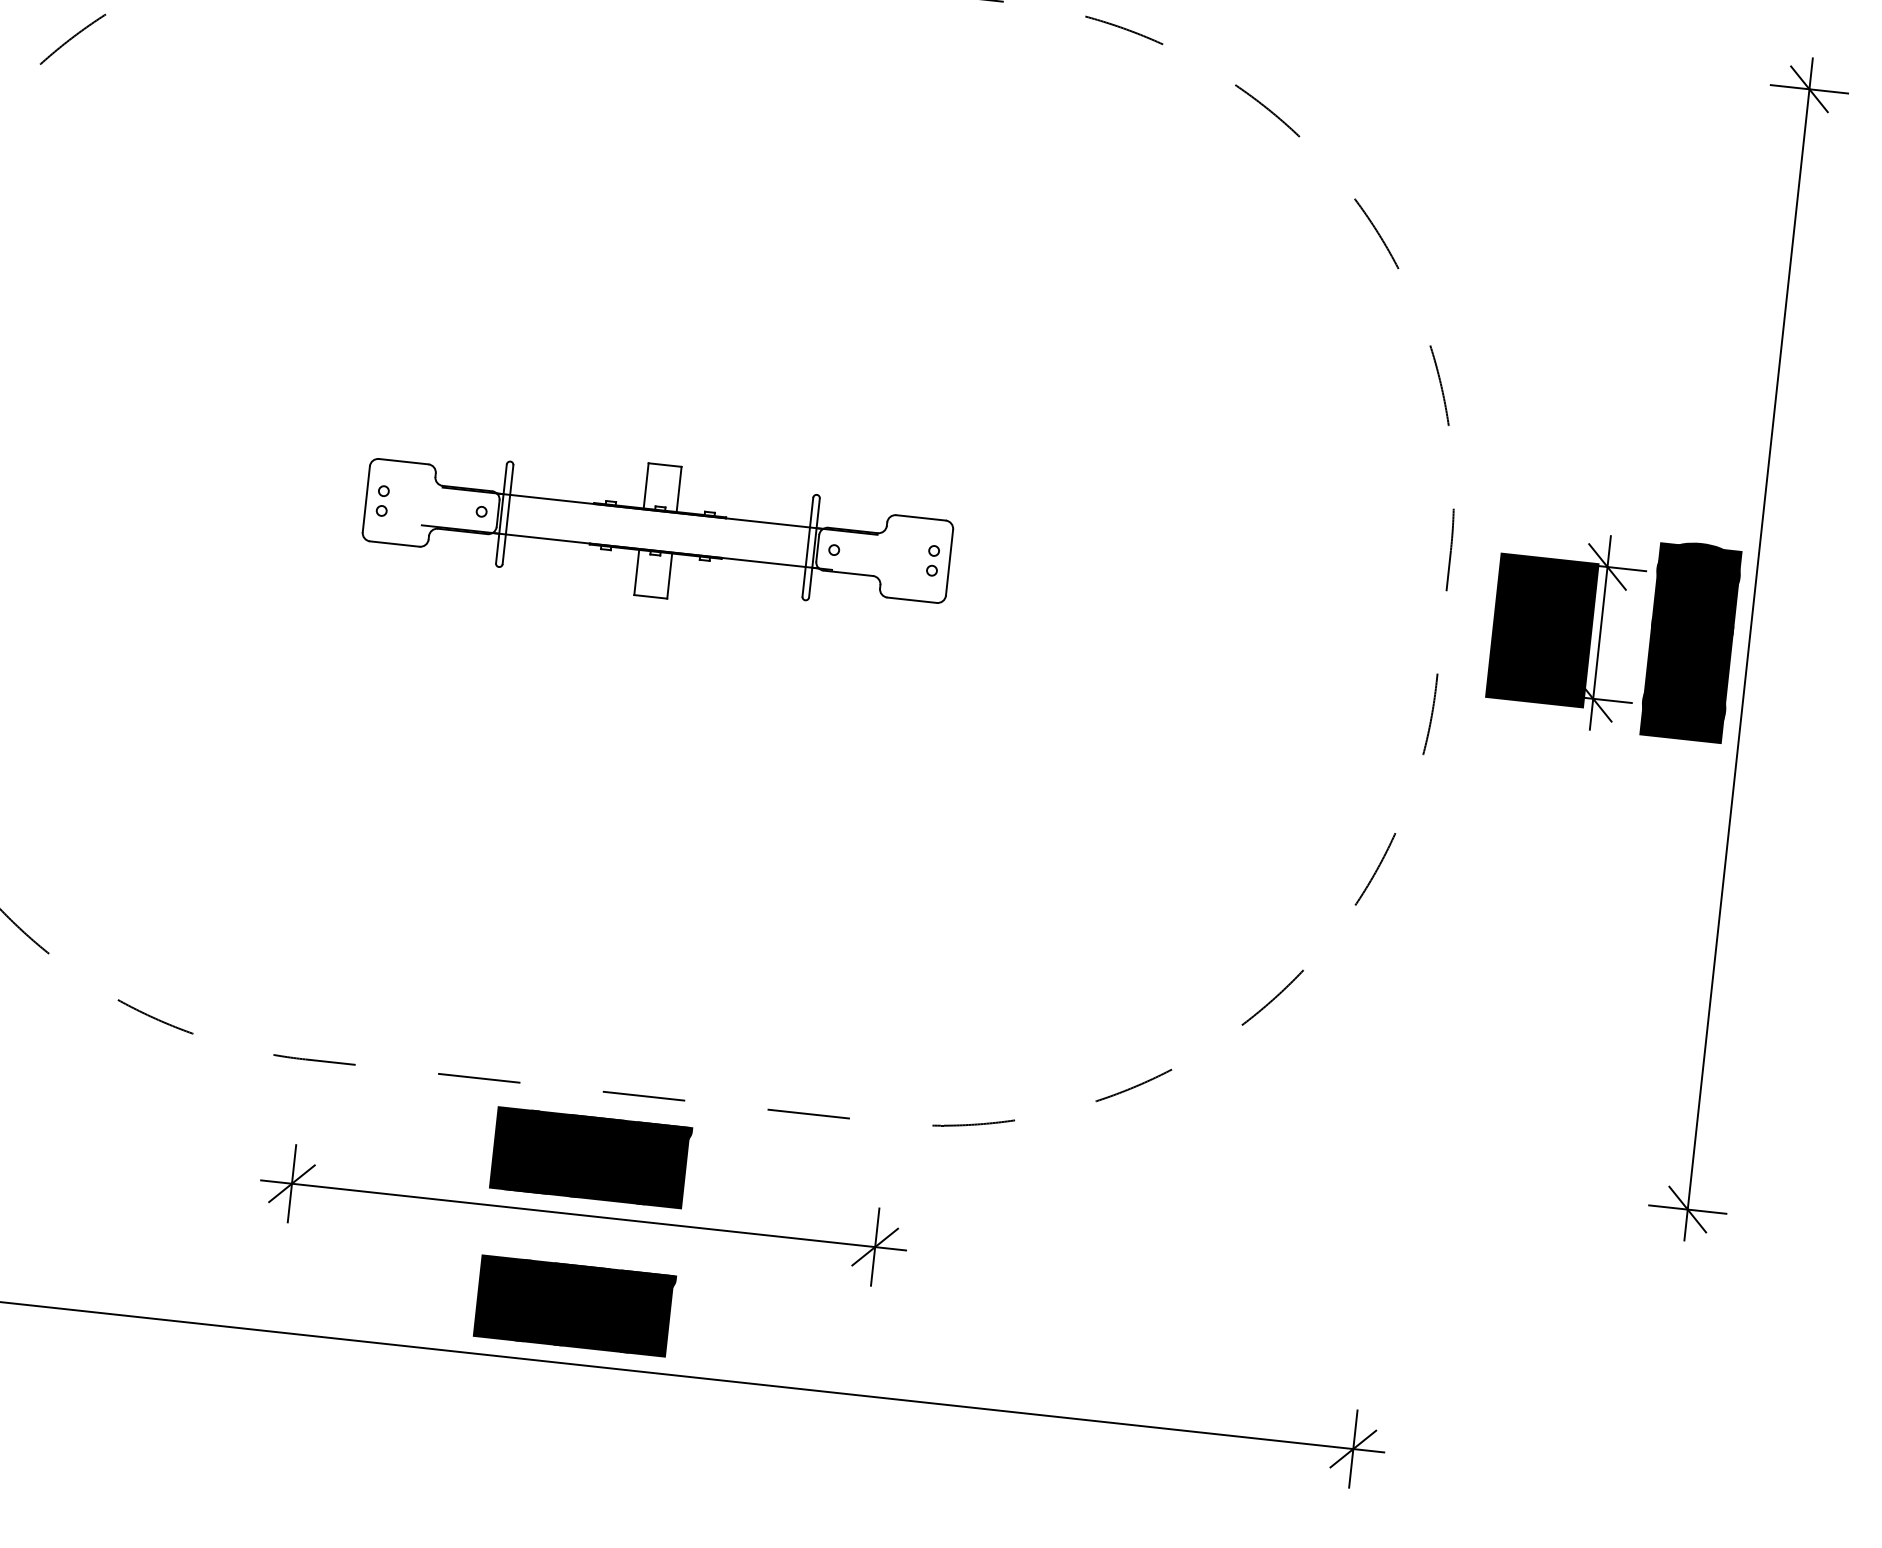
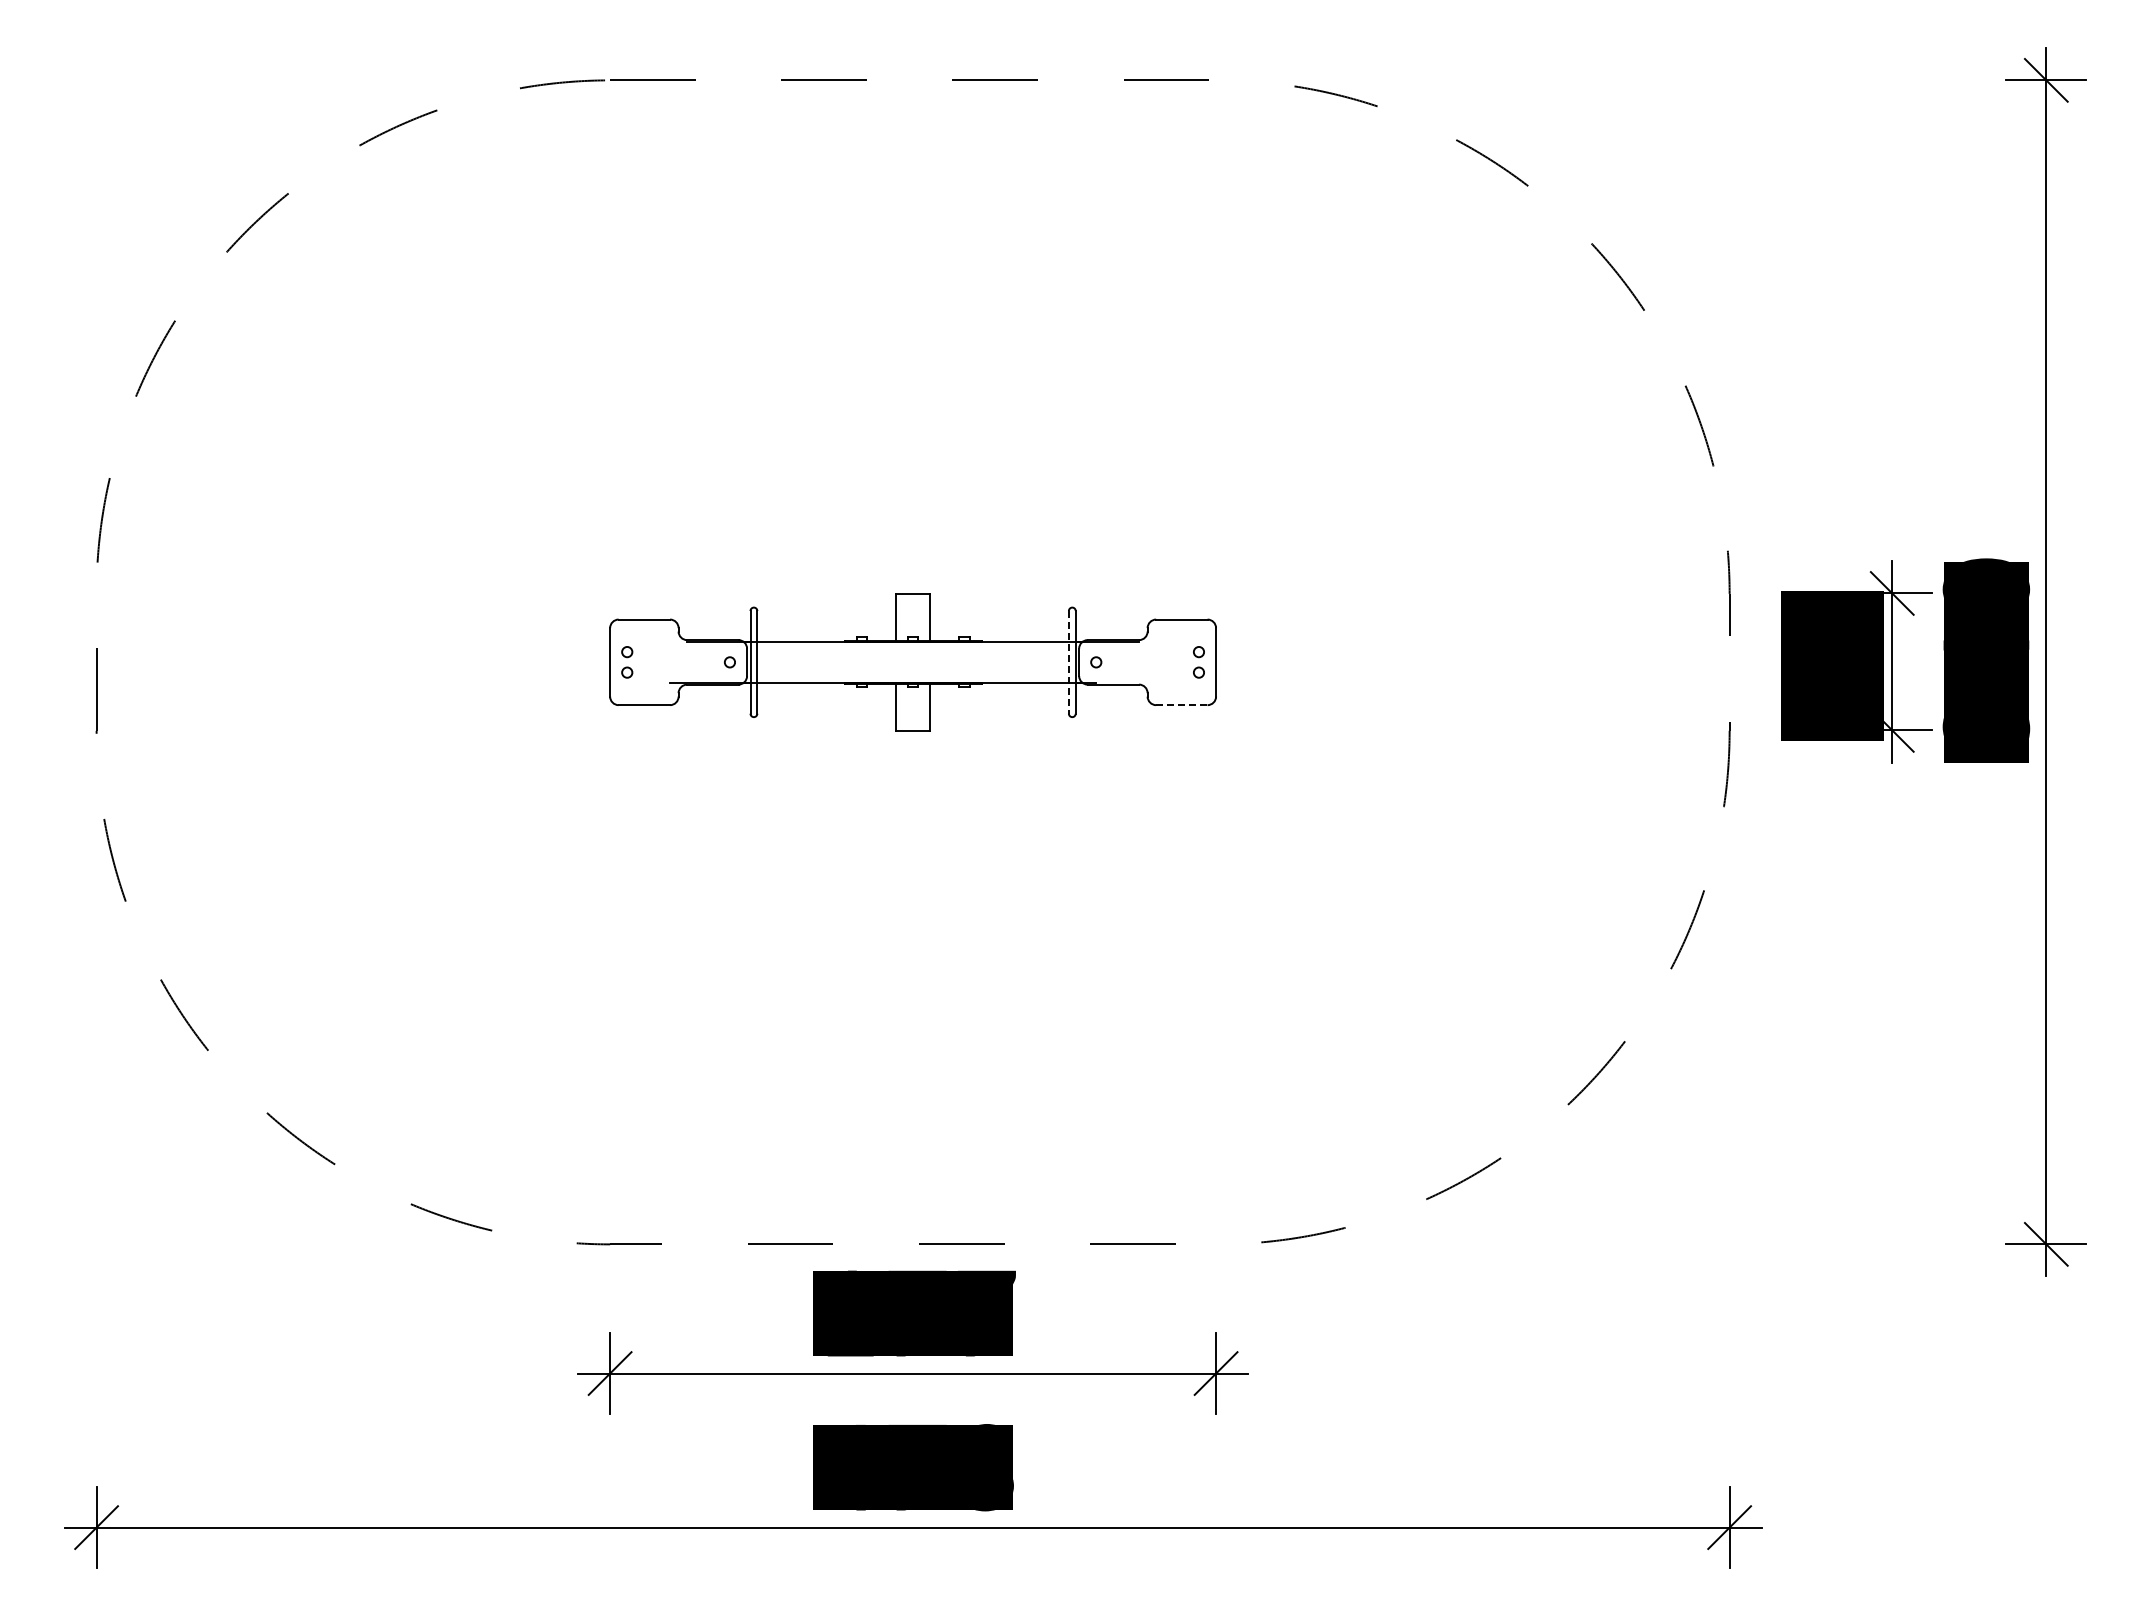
line: (807, 547) -> (1068, 662), solid -> dashed
line: (911, 600) -> (1181, 705), solid -> dashed
text: (644, 1313) -> (986, 1467), 477 -> 473

